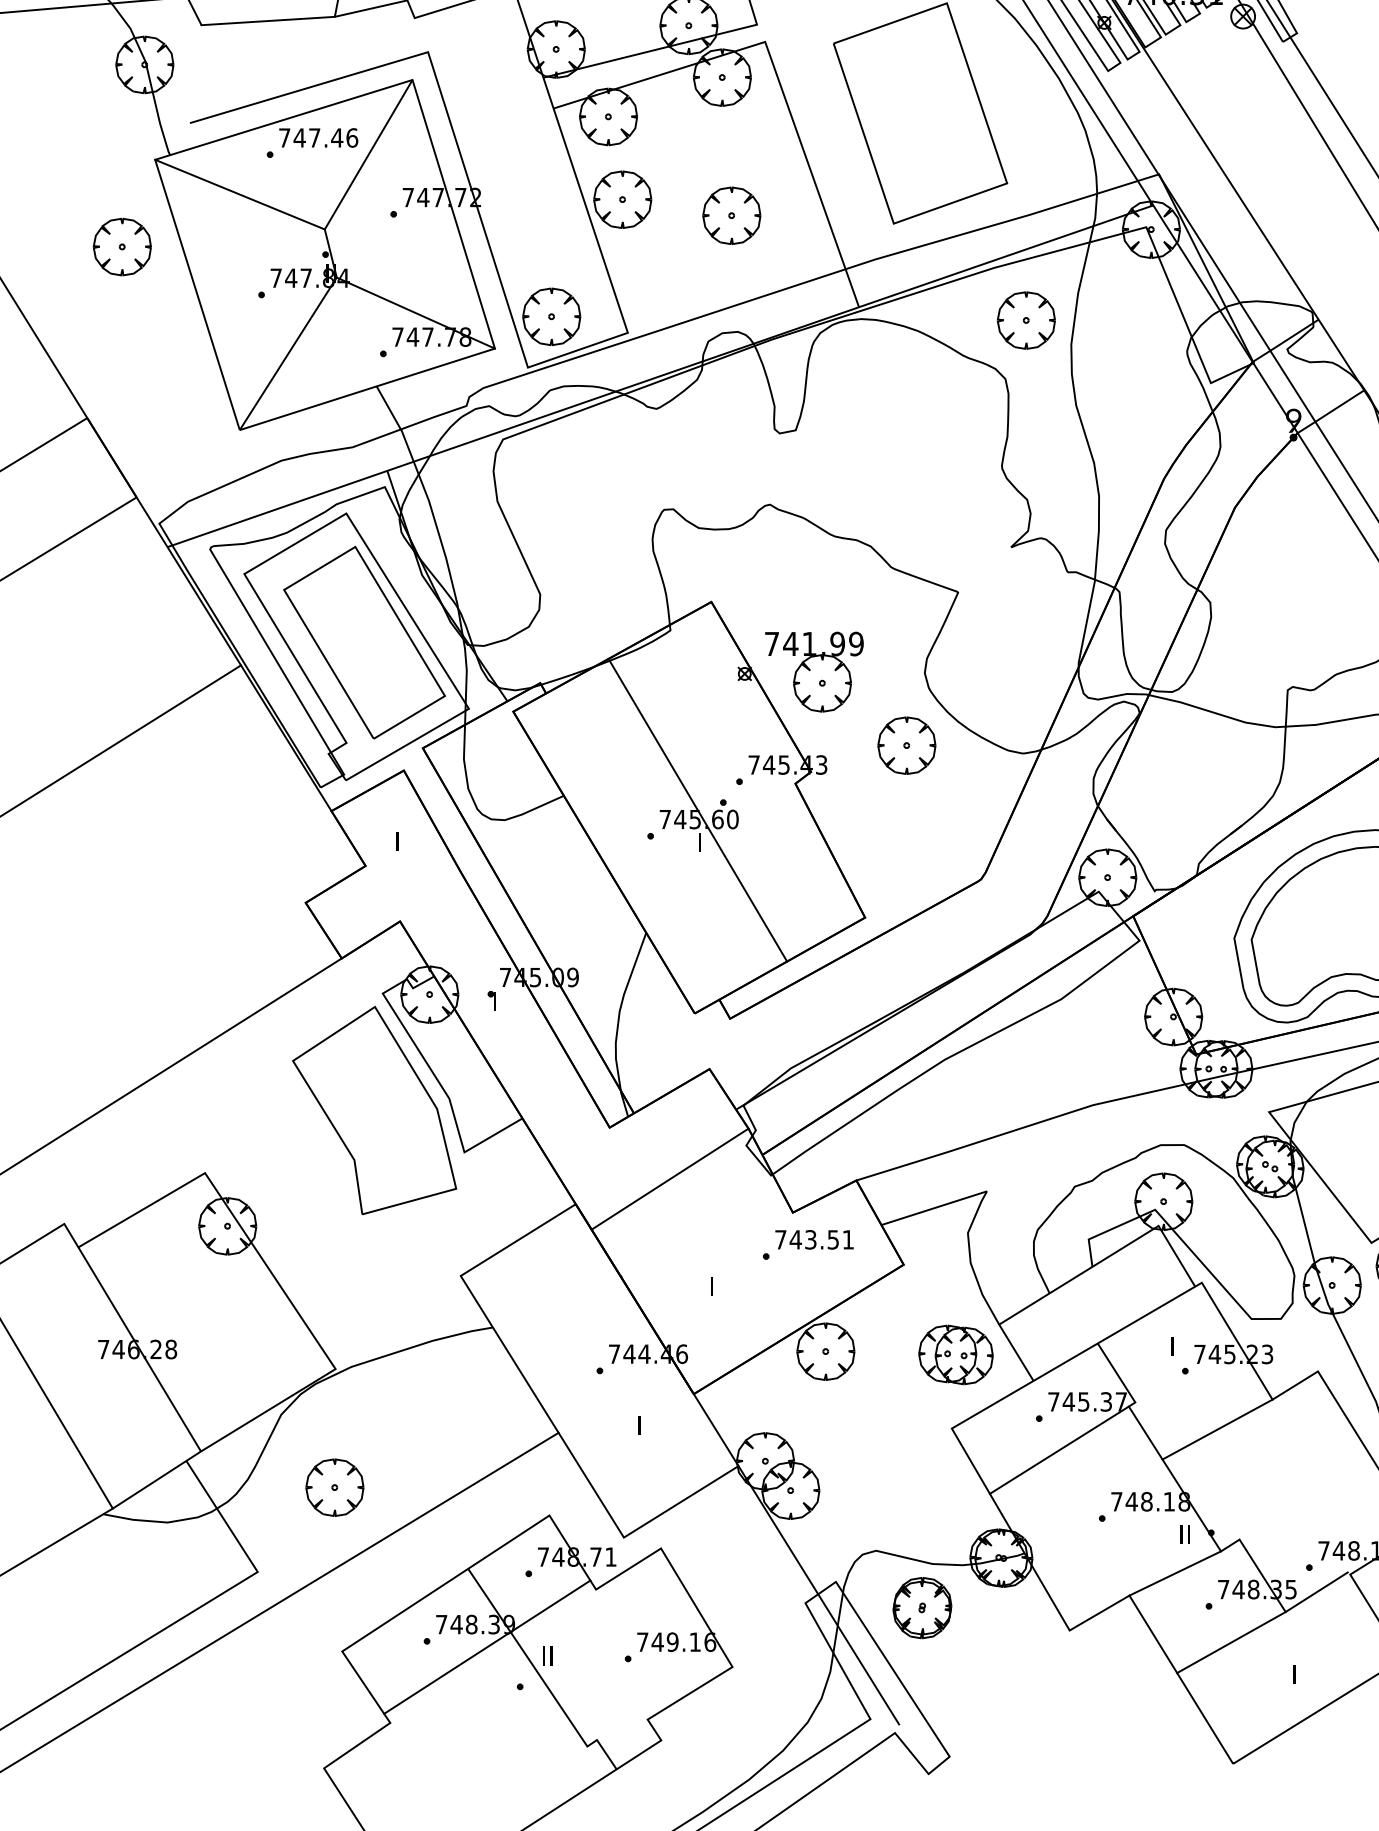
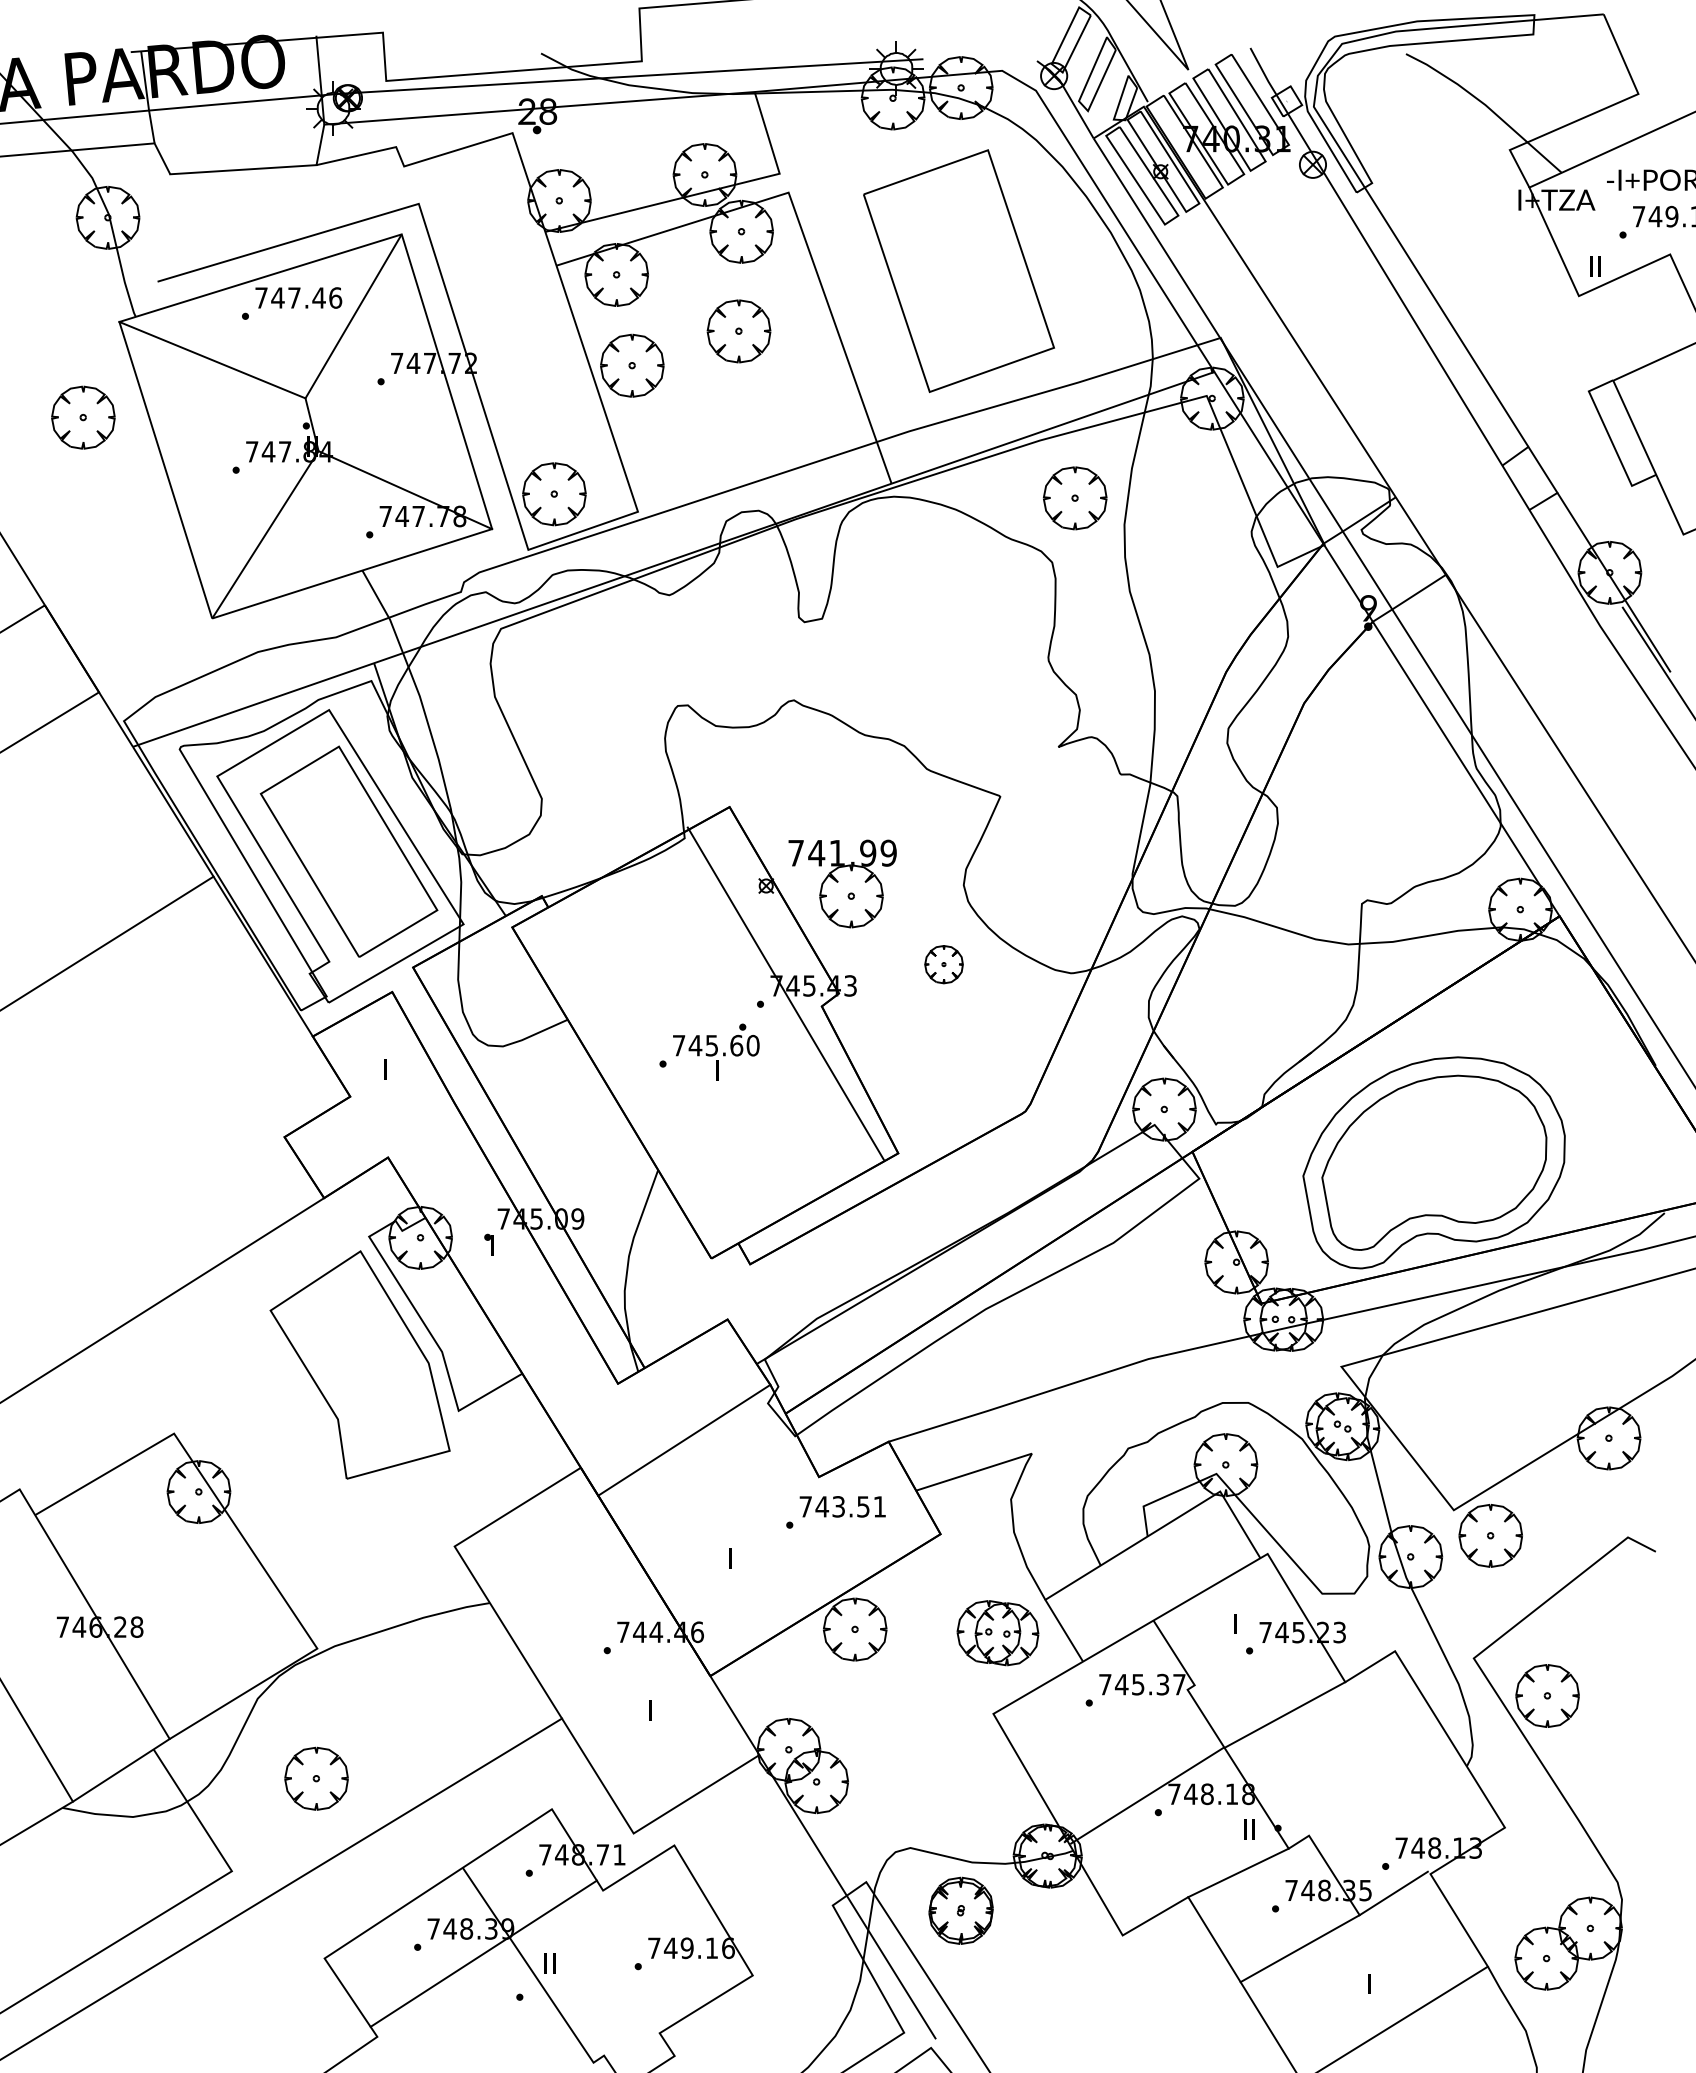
part: (731, 215) -> (738, 331), moved
part: (906, 745) -> (943, 964), size x0.6
line: (697, 810) -> (785, 993), moved
line: (1059, 1450) -> (1147, 1795), moved

